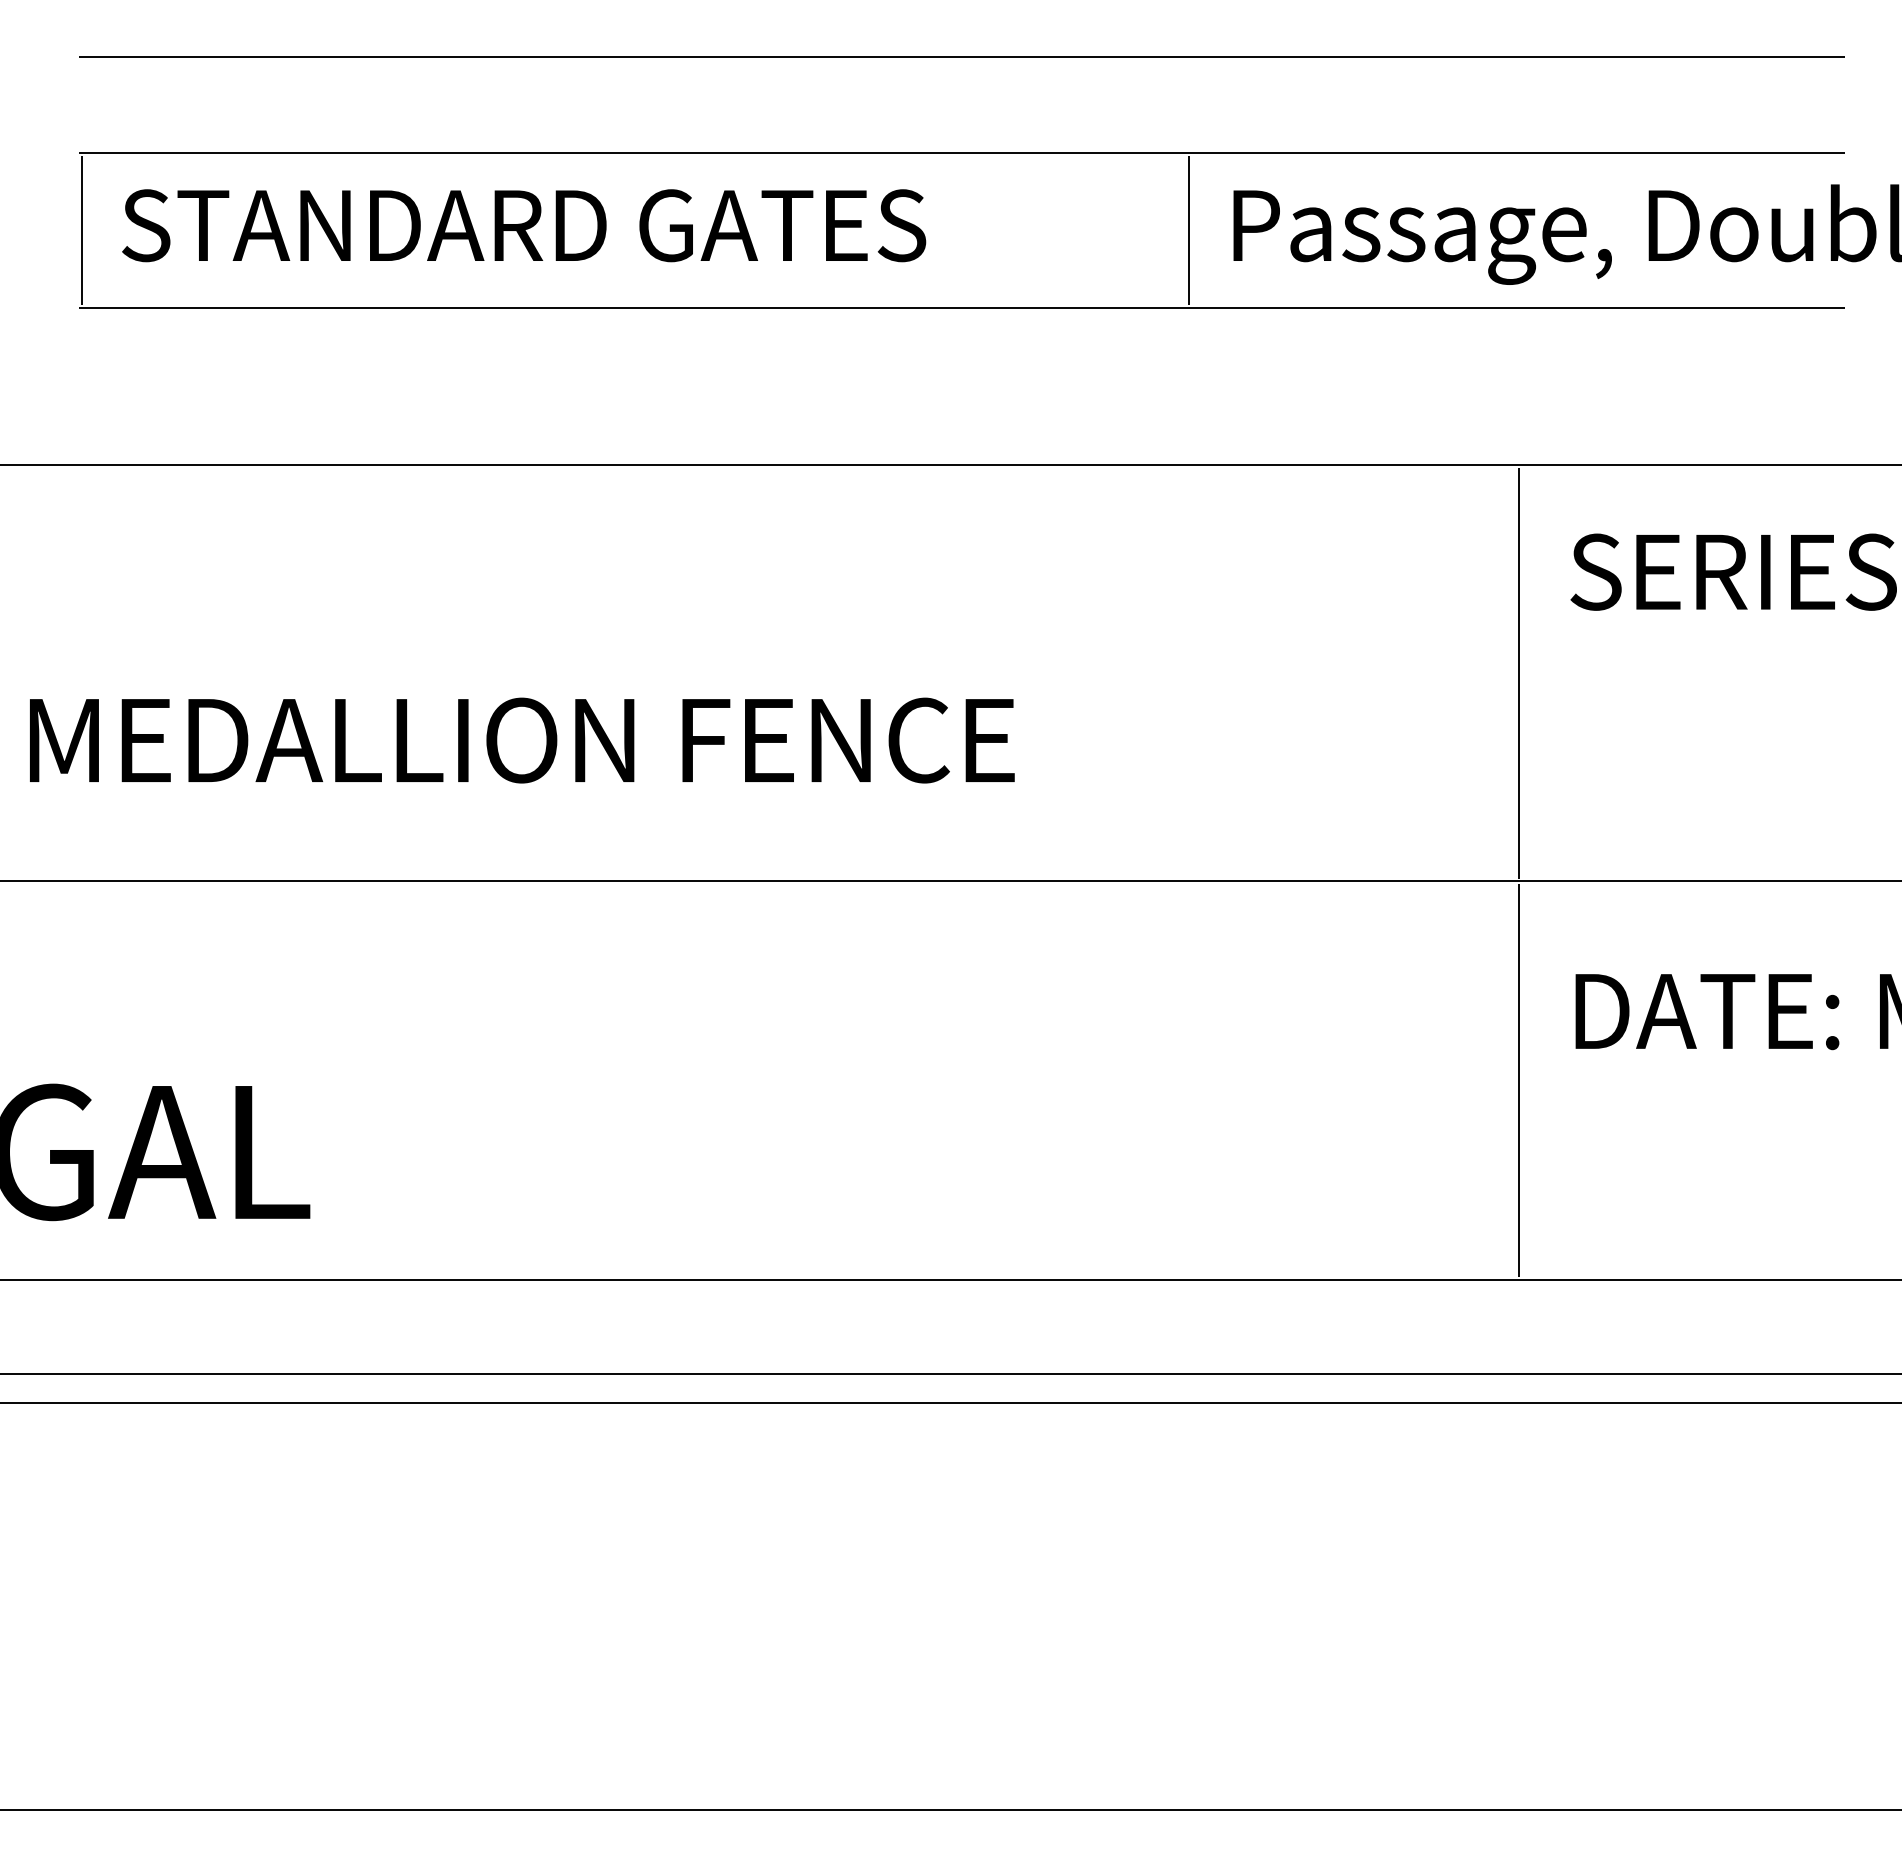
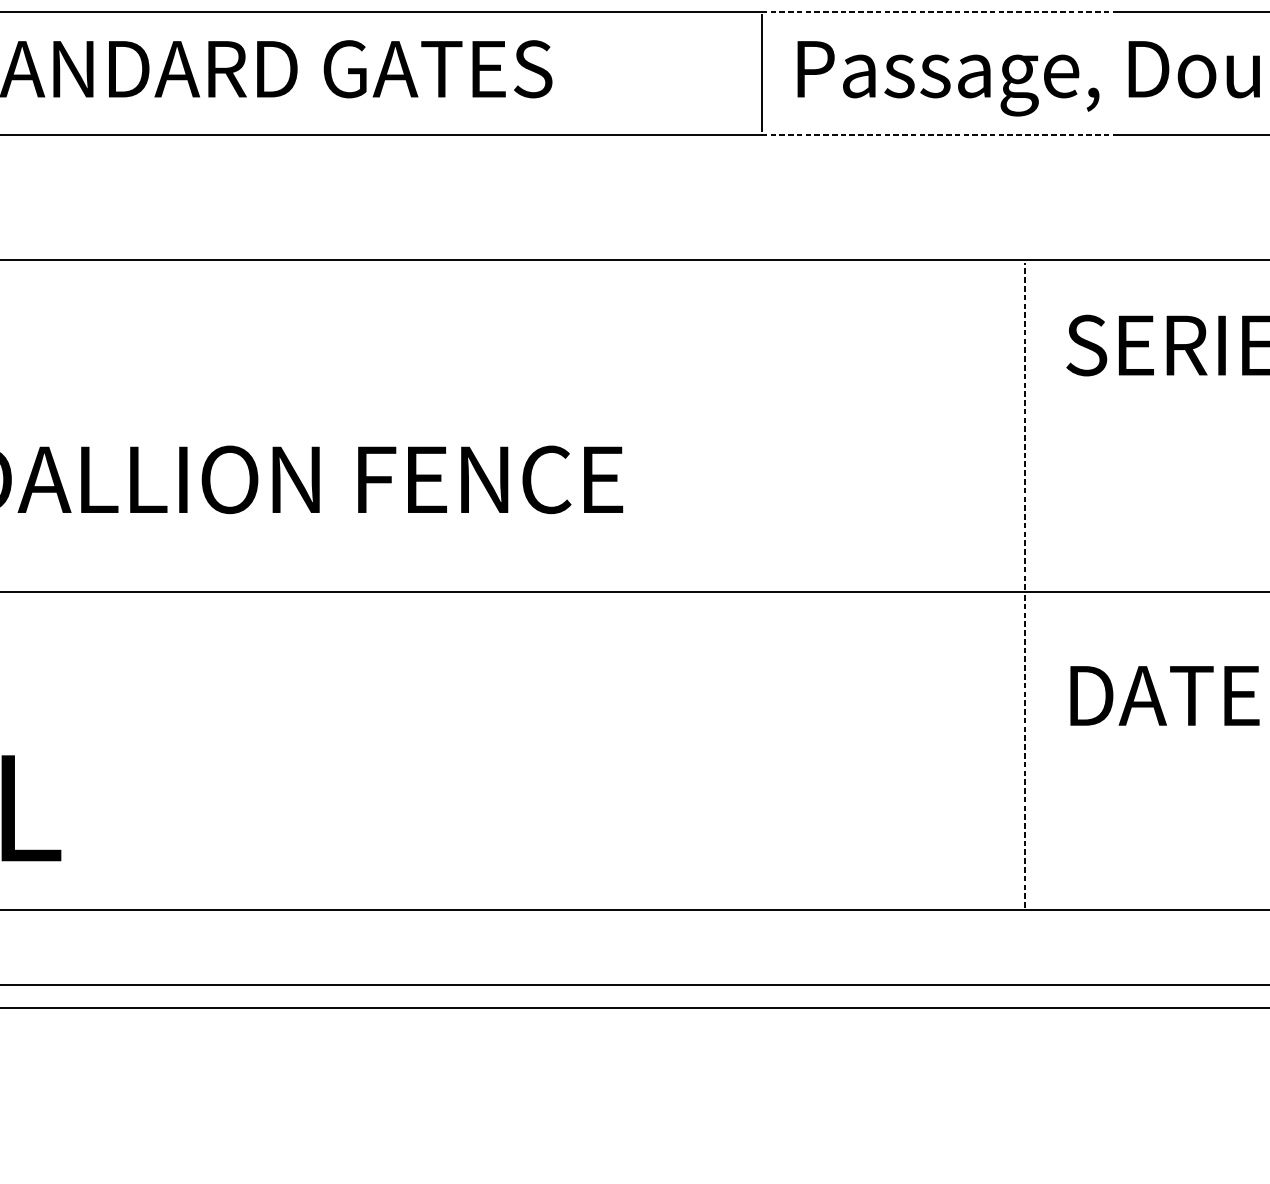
line: (1411, 153) -> (939, 11), solid -> dashed
line: (1411, 307) -> (939, 134), solid -> dashed
line: (1518, 672) -> (1024, 425), solid -> dashed
line: (1518, 1080) -> (1024, 750), solid -> dashed

